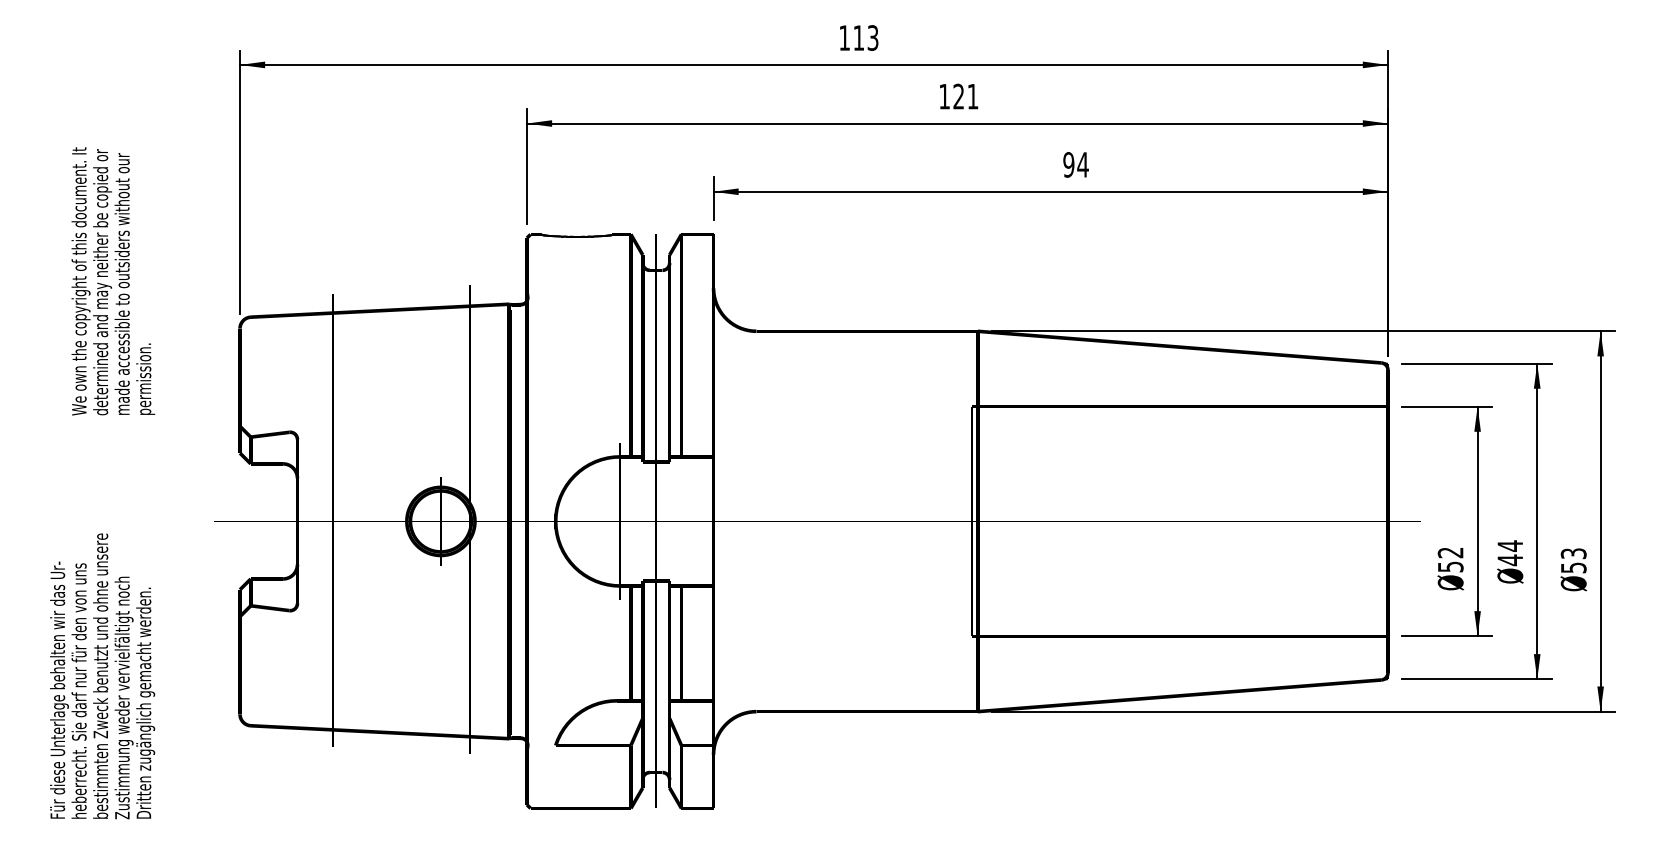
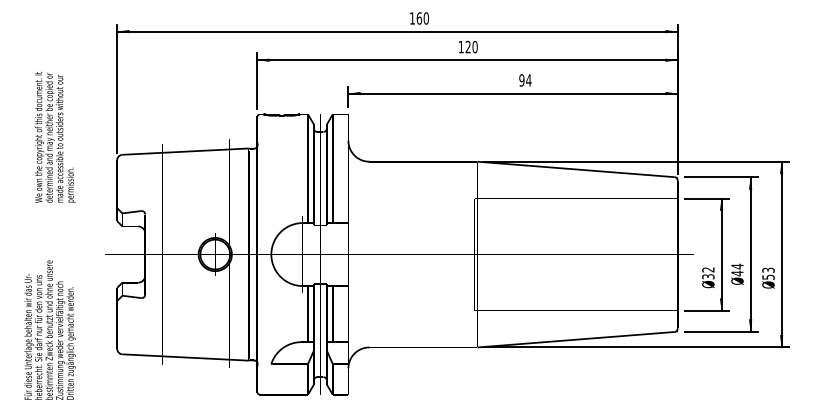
text: (865, 38) -> (422, 18), 113 -> 160
text: (971, 95) -> (474, 46), 121 -> 120
text: (1448, 566) -> (707, 276), 52 -> 32

